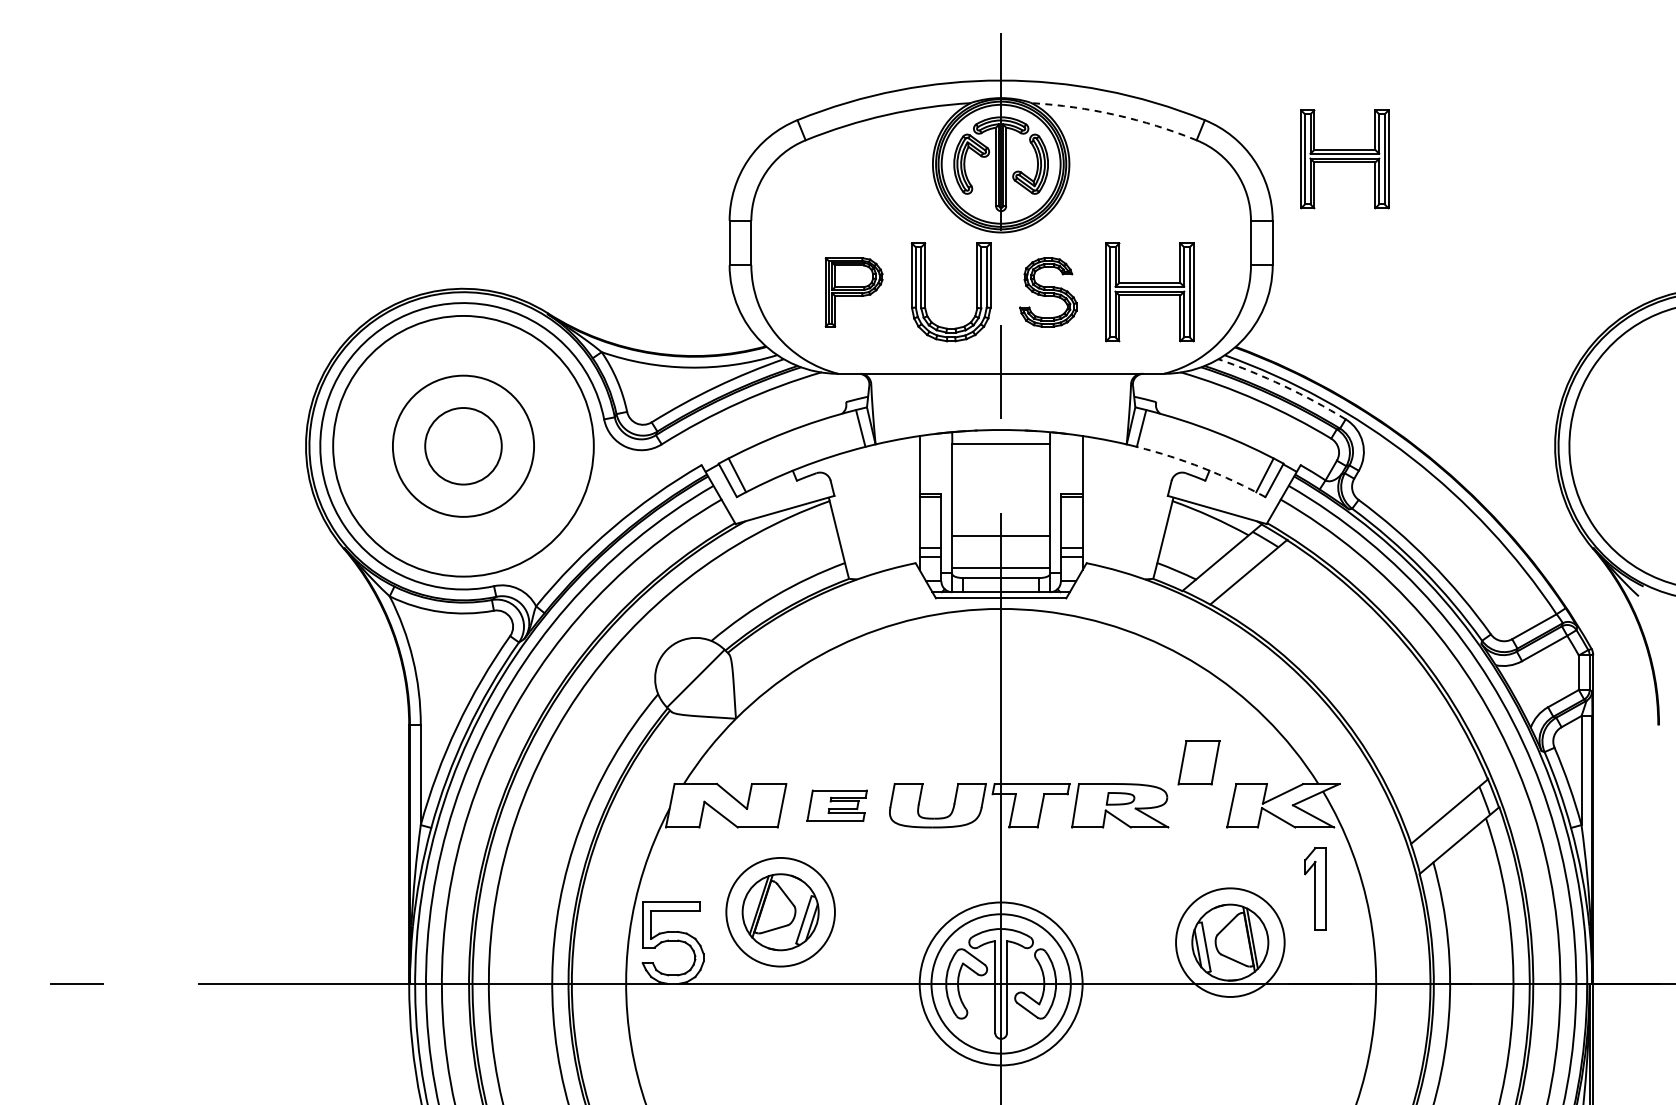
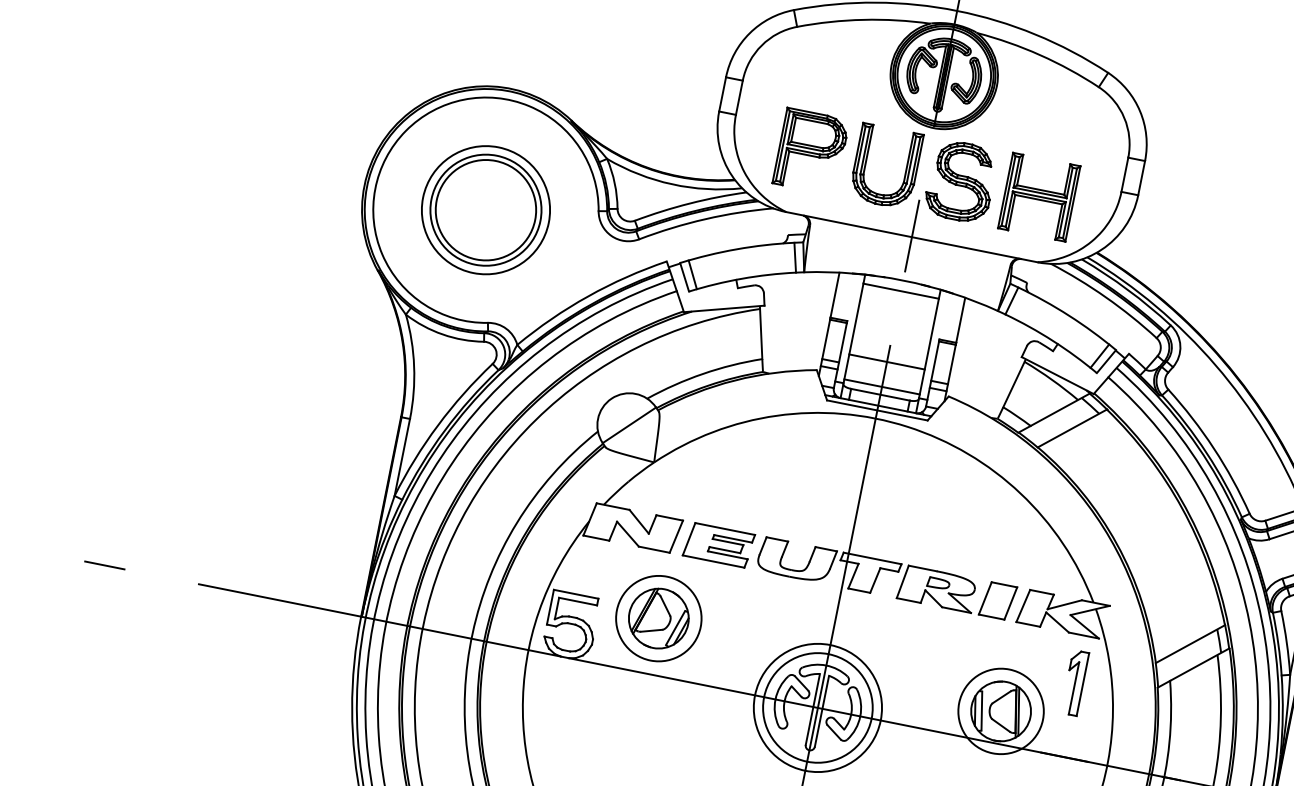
arc: (1115, 114) -> (1040, 54), dashed -> solid
part: (1344, 159) -> (1209, 124), removed
part: (853, 292) -> (810, 151), size x1.43
part: (1048, 292) -> (961, 181), size x1.43
arc: (1283, 385) -> (1128, 289), dashed -> solid
circle: (463, 445) -> (486, 209), size x0.62
circle: (463, 446) -> (485, 210), size x1.67
arc: (1202, 467) -> (1052, 340), dashed -> solid
part: (1198, 762) -> (997, 600), moved
part: (836, 805) -> (718, 544), size x1.43

